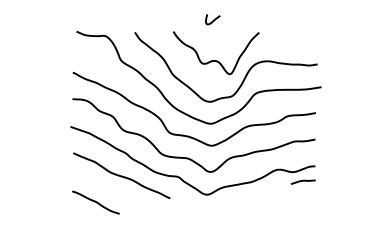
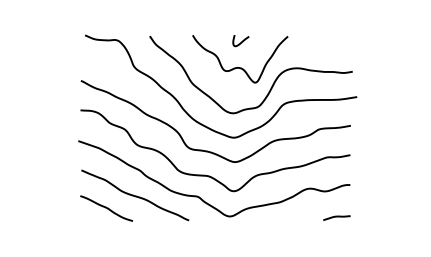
curve: (213, 19) -> (241, 40), moved
curve: (303, 181) -> (337, 217), moved
curve: (95, 202) -> (106, 208), moved

